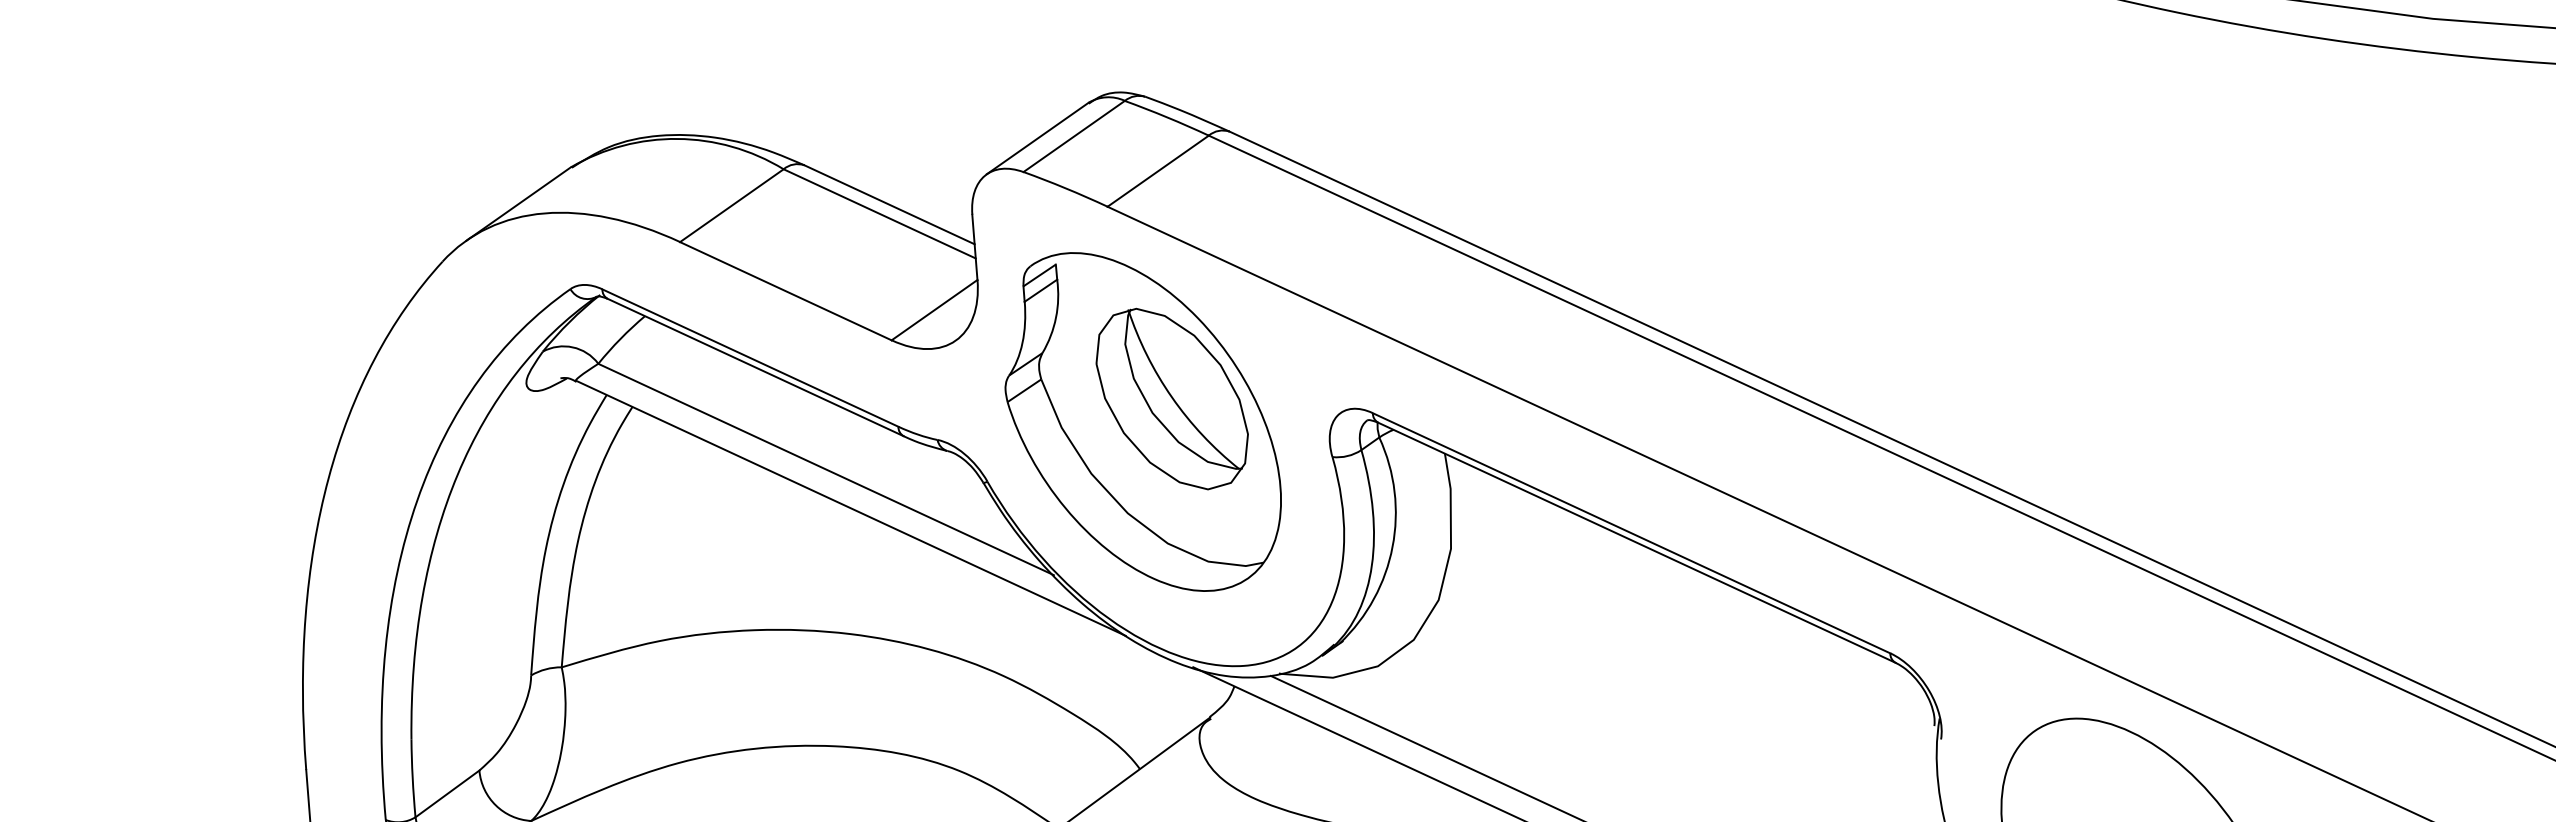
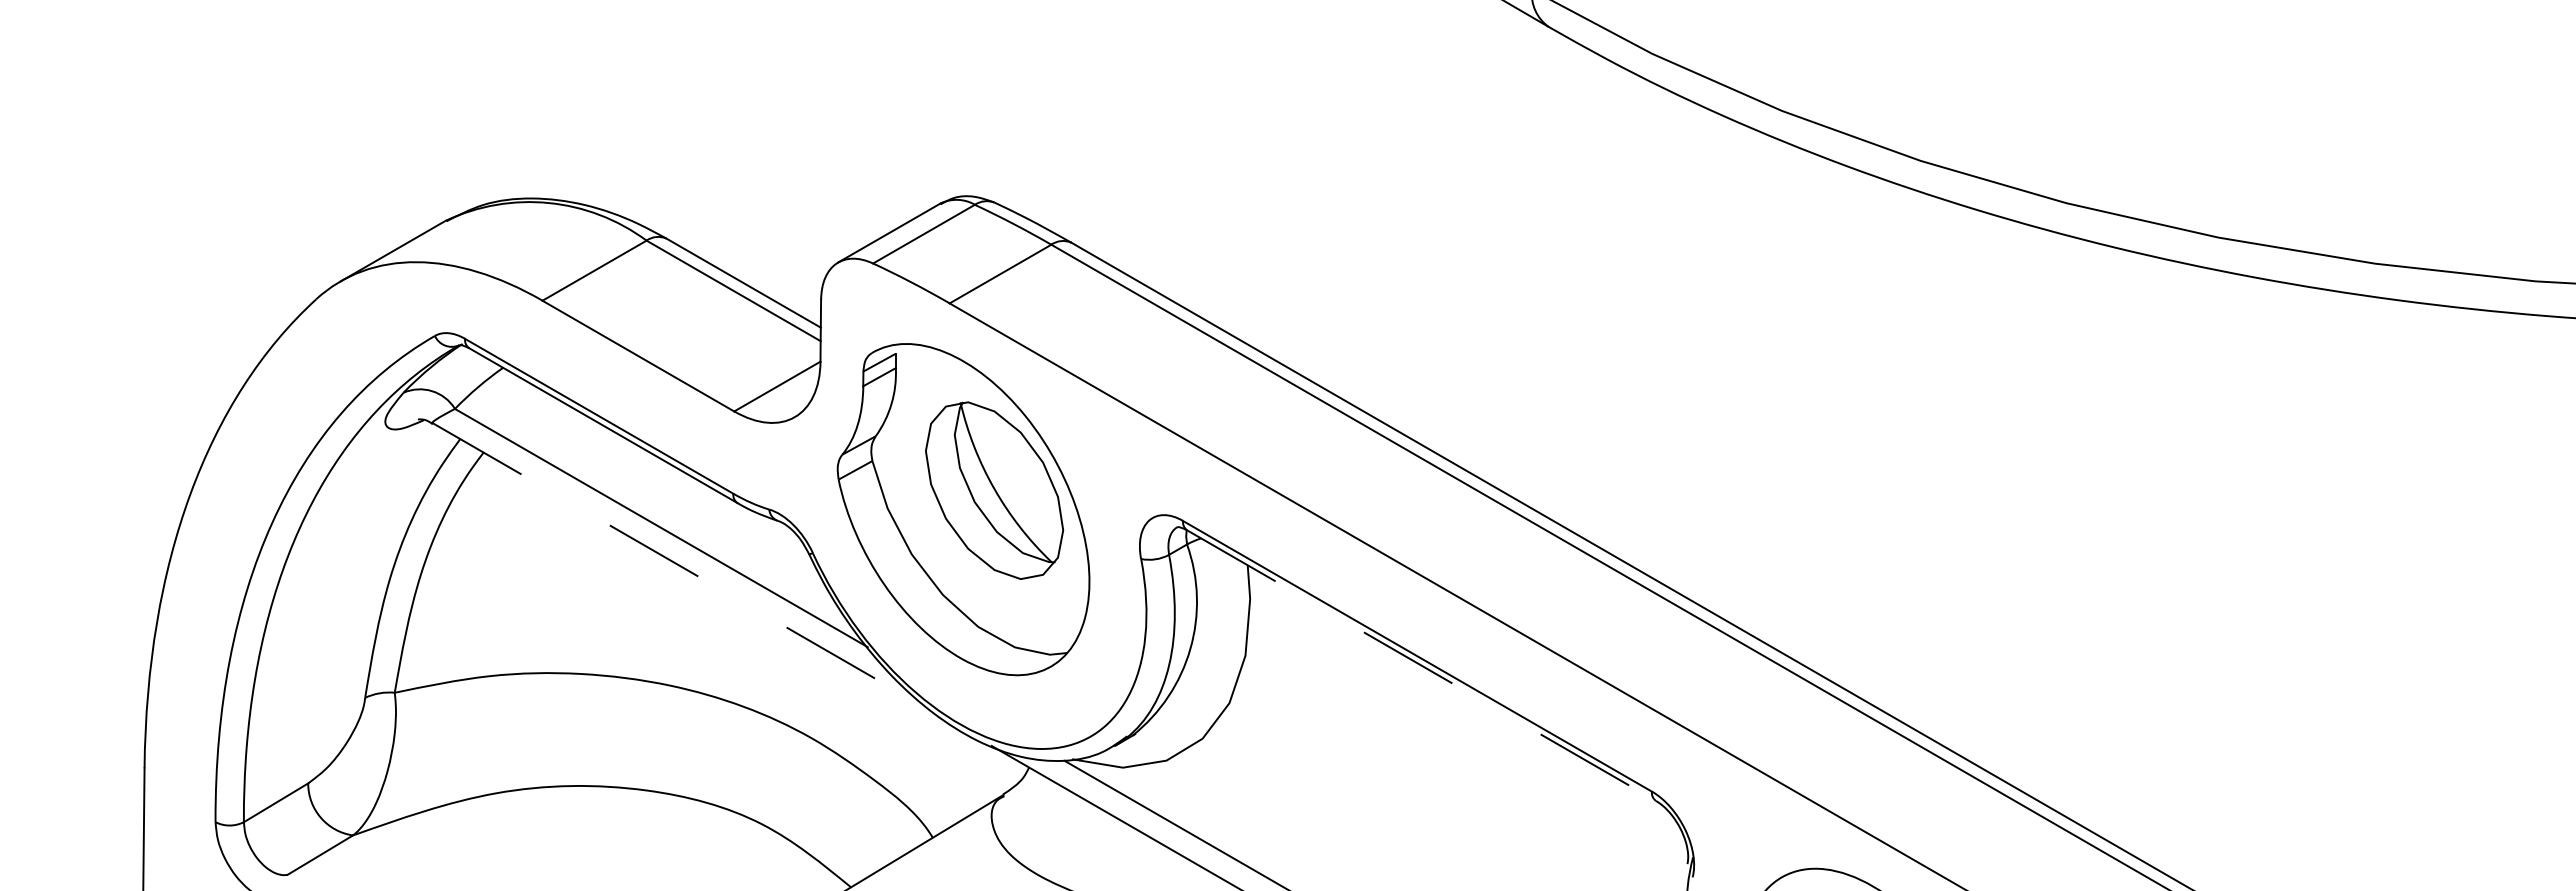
line: (851, 508) -> (682, 567), solid -> dashed
line: (1636, 542) -> (1421, 665), solid -> dashed

